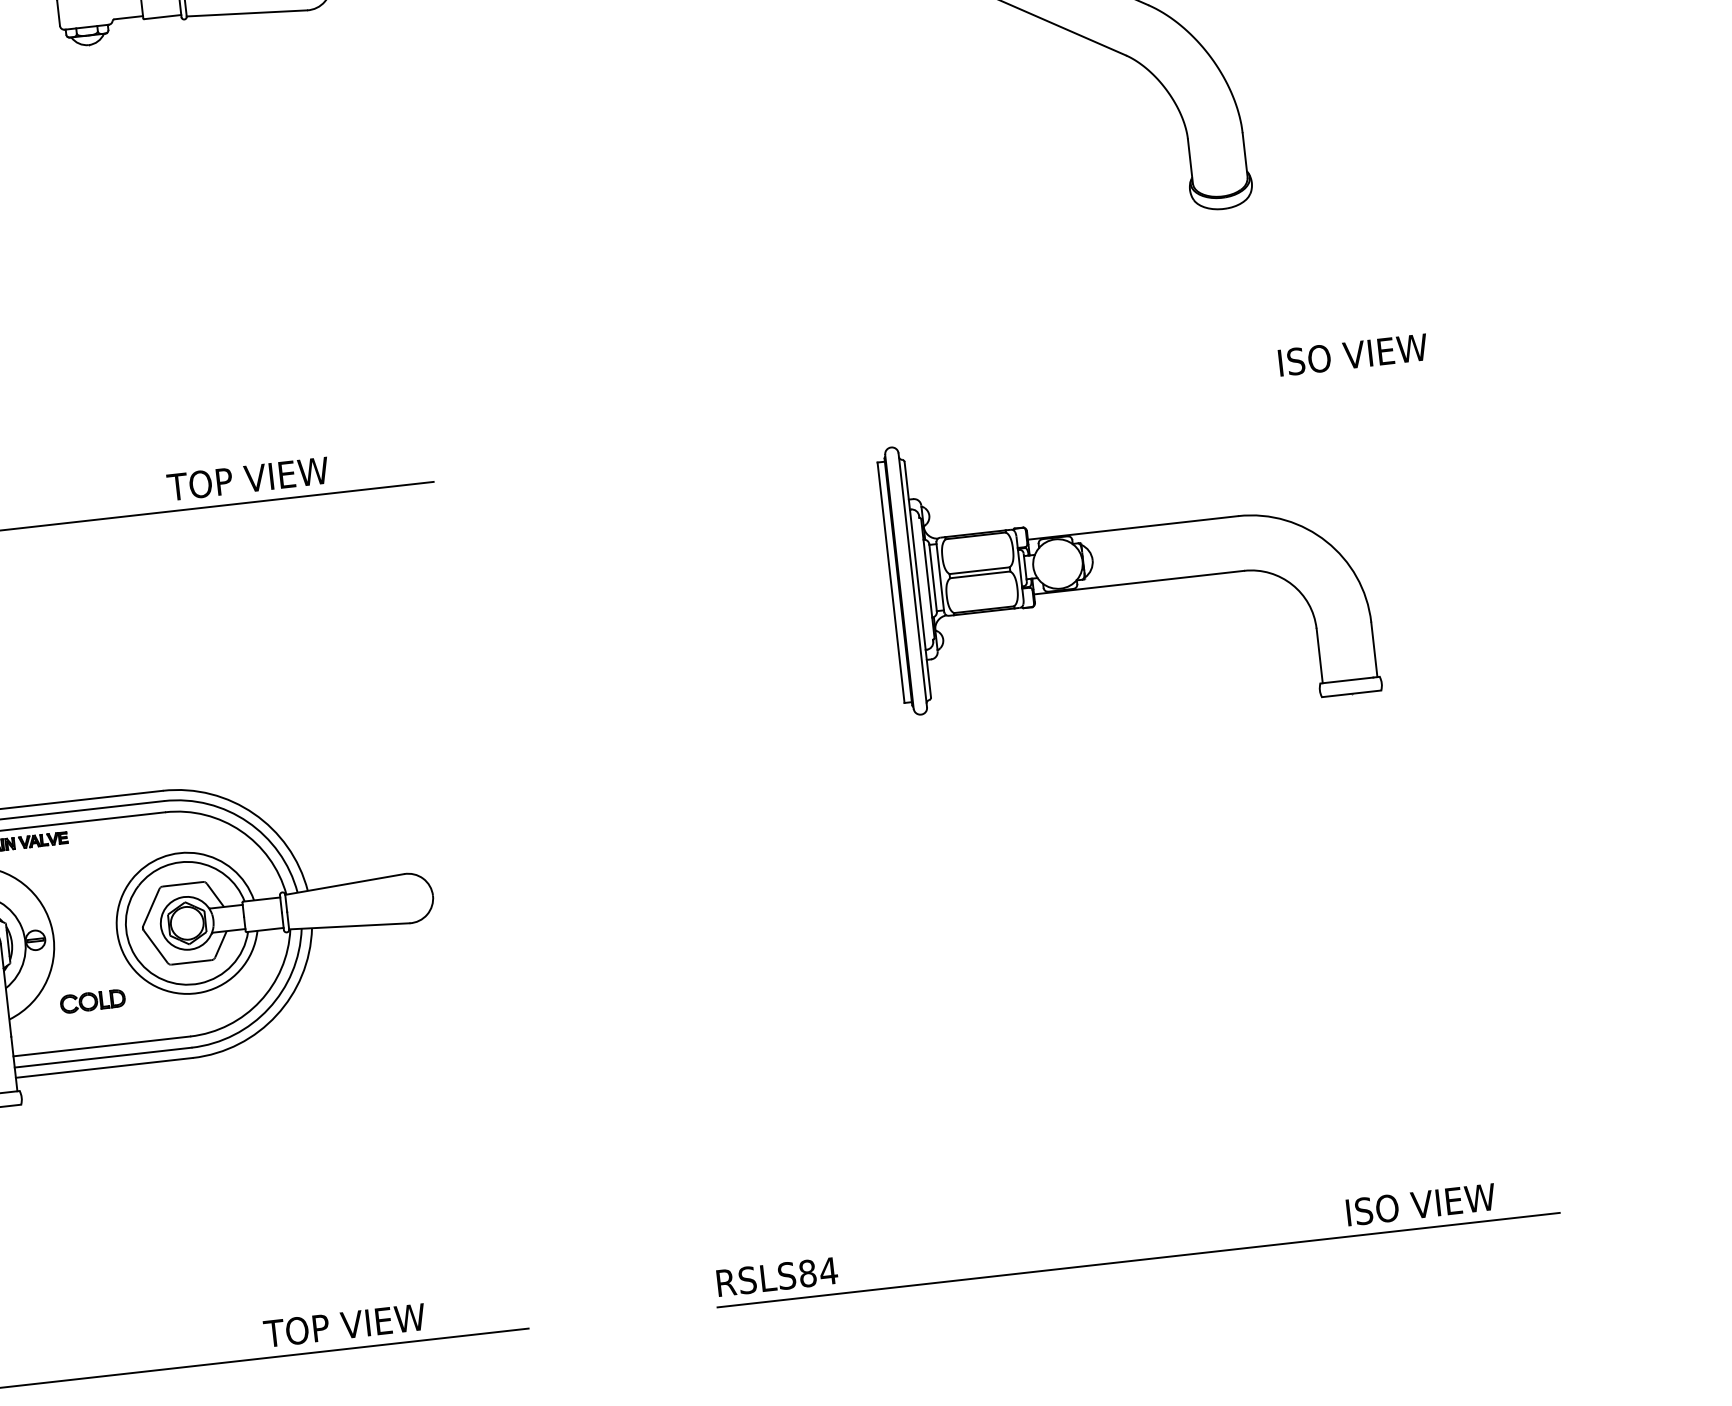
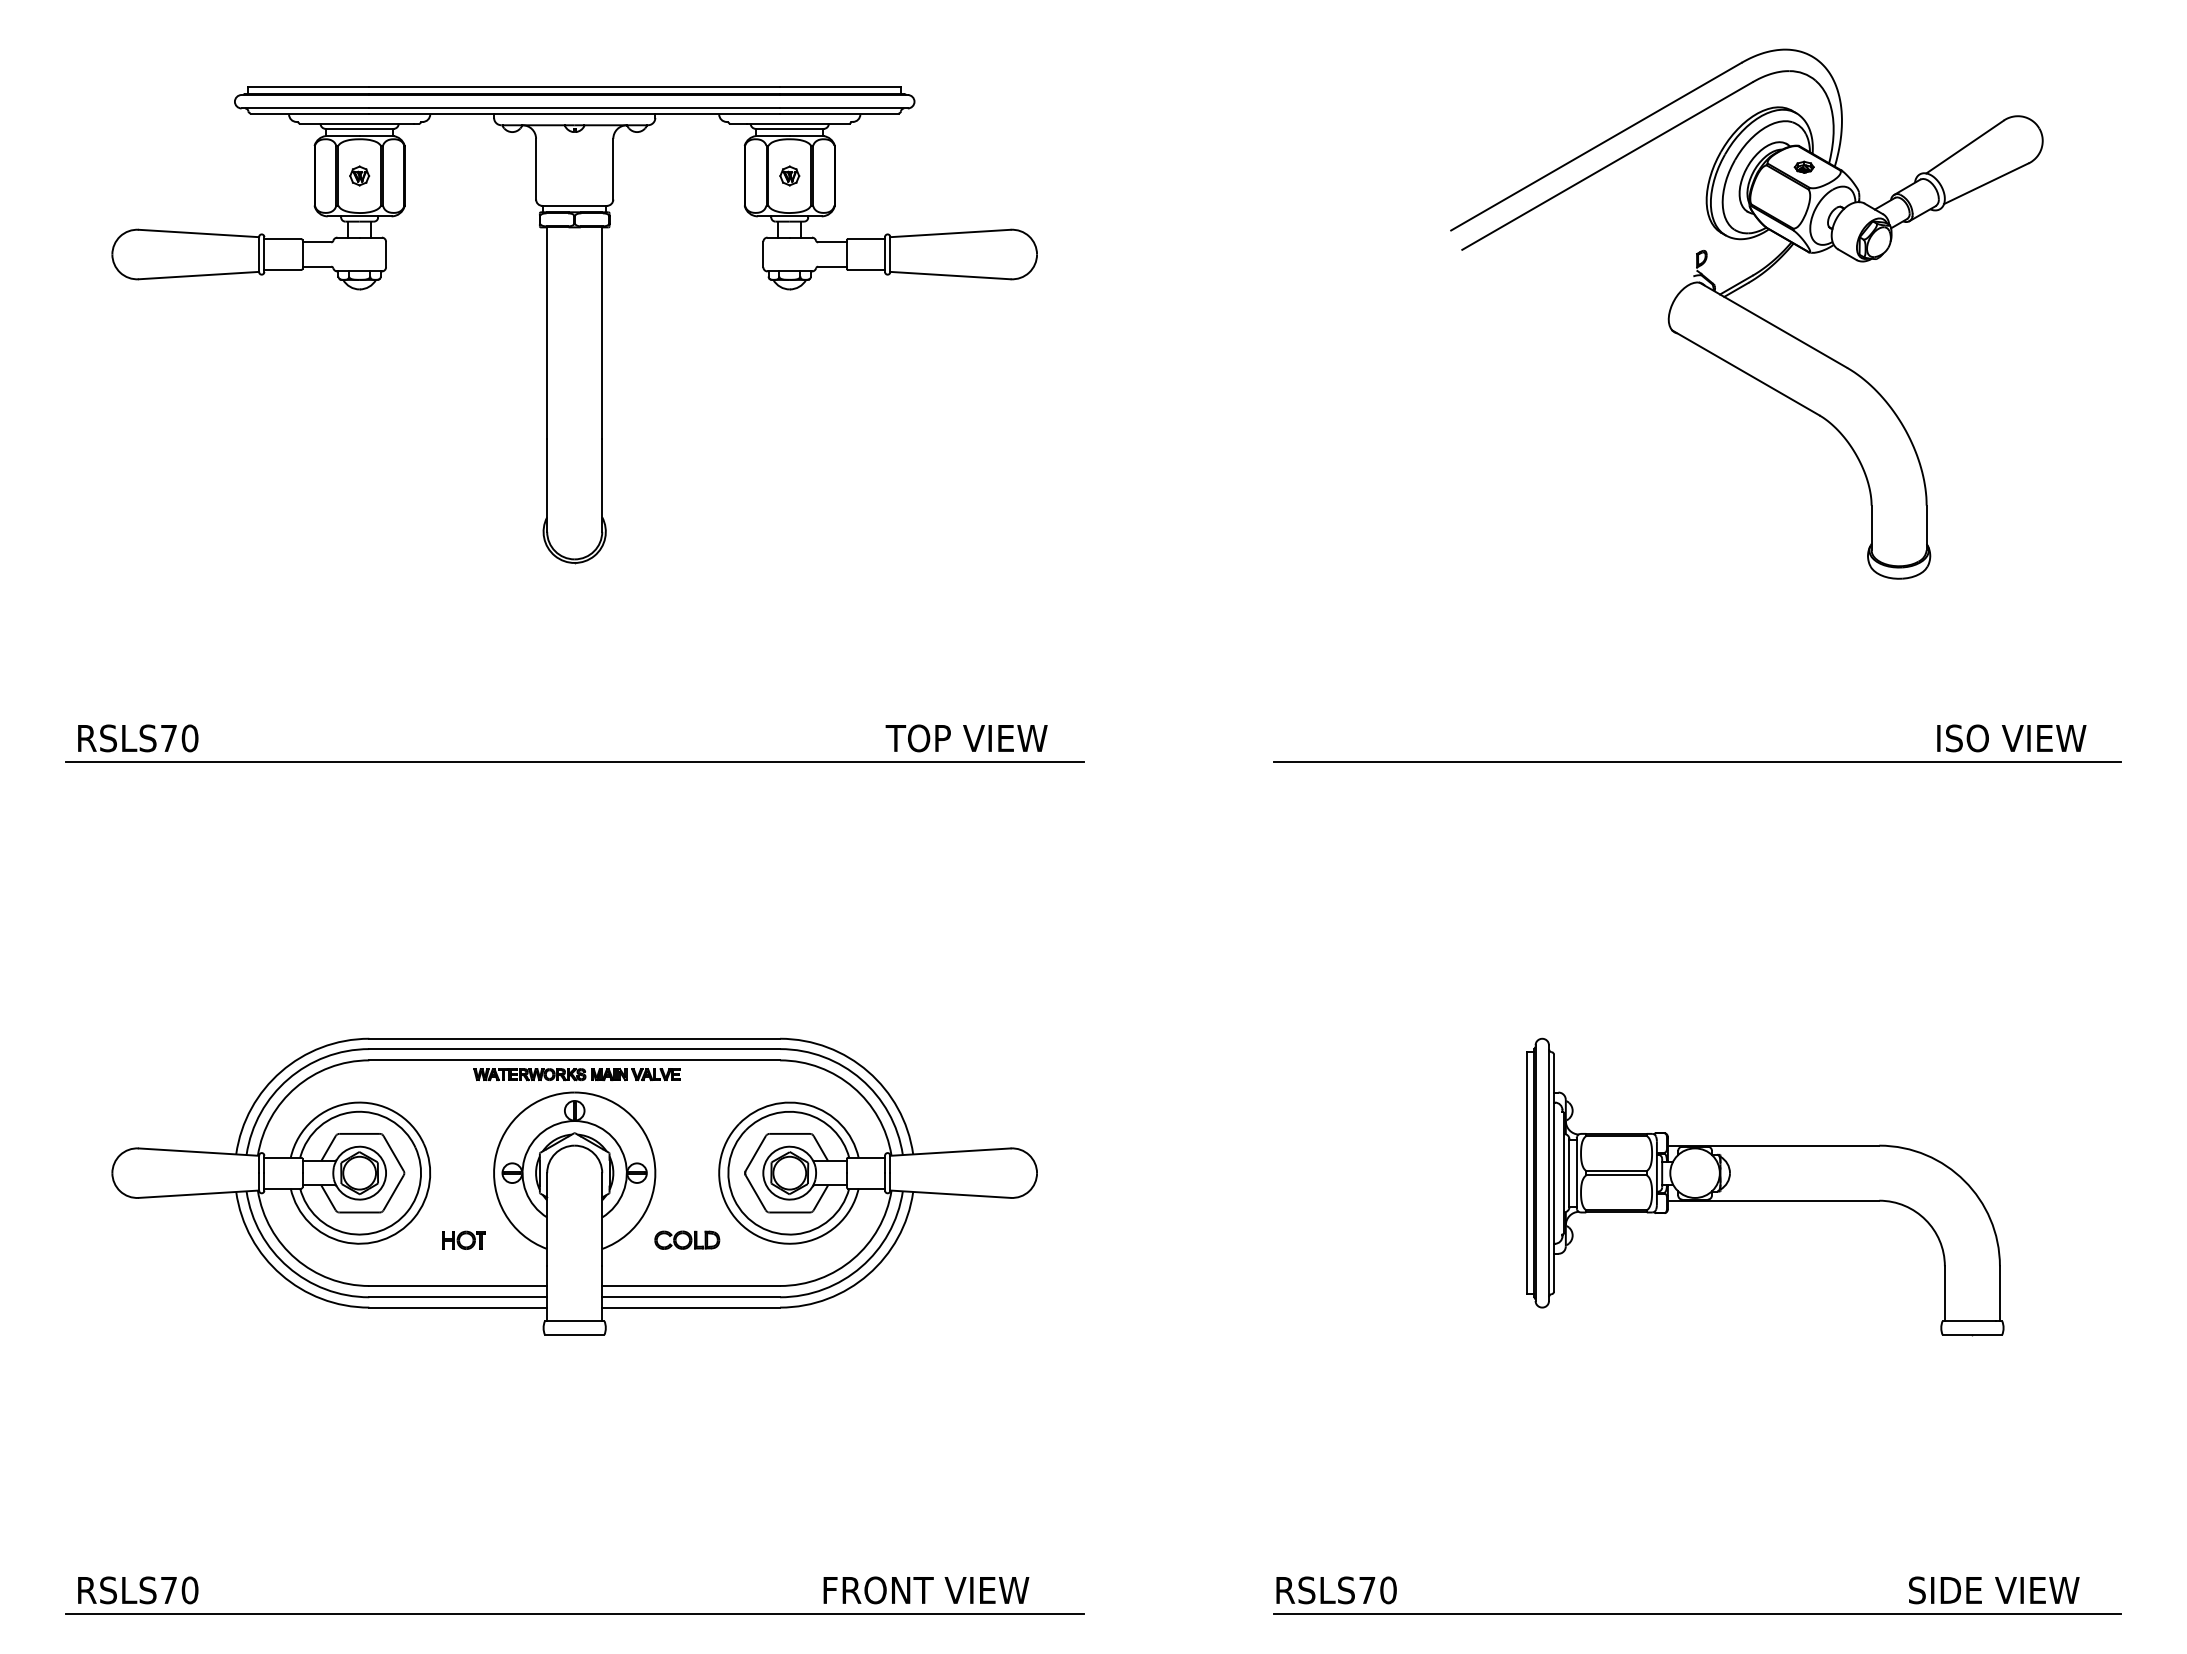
line: (1043, 413) -> (1697, 761), added
text: (247, 479) -> (966, 738), moved
part: (1129, 569) -> (1765, 1186), moved
text: (1431, 1203) -> (1994, 1590), ISO VIEW -> SIDE VIEW
text: (818, 1272) -> (1378, 1590), RSLS84 -> RSLS70
text: (367, 1323) -> (924, 1590), TOP VIEW -> FRONT VIEW

